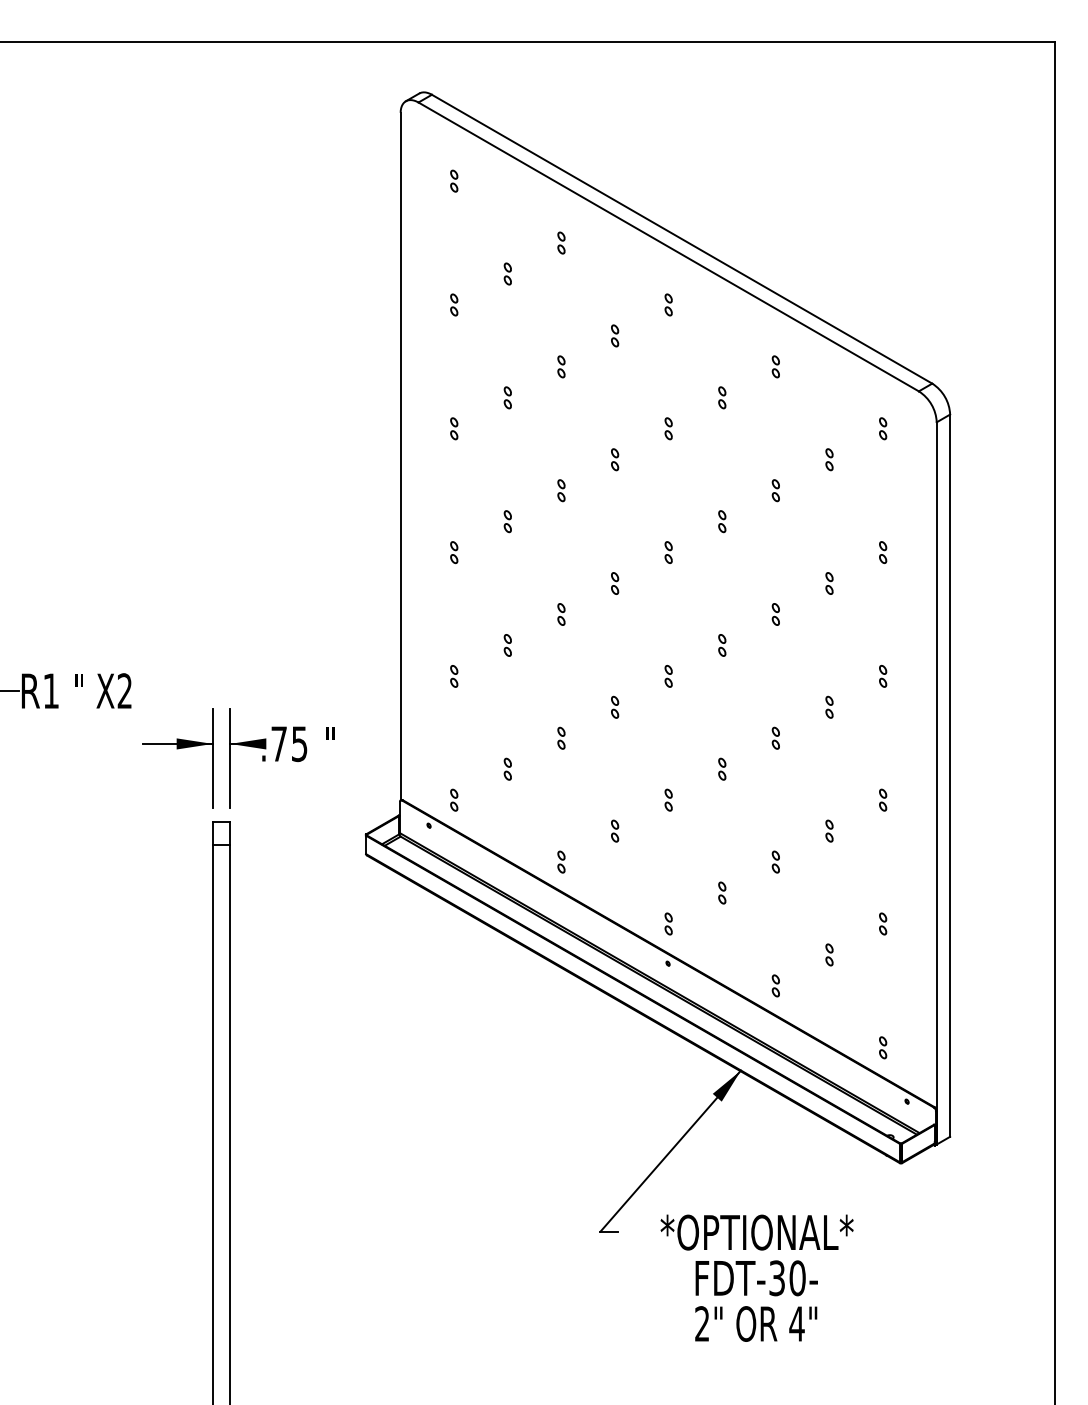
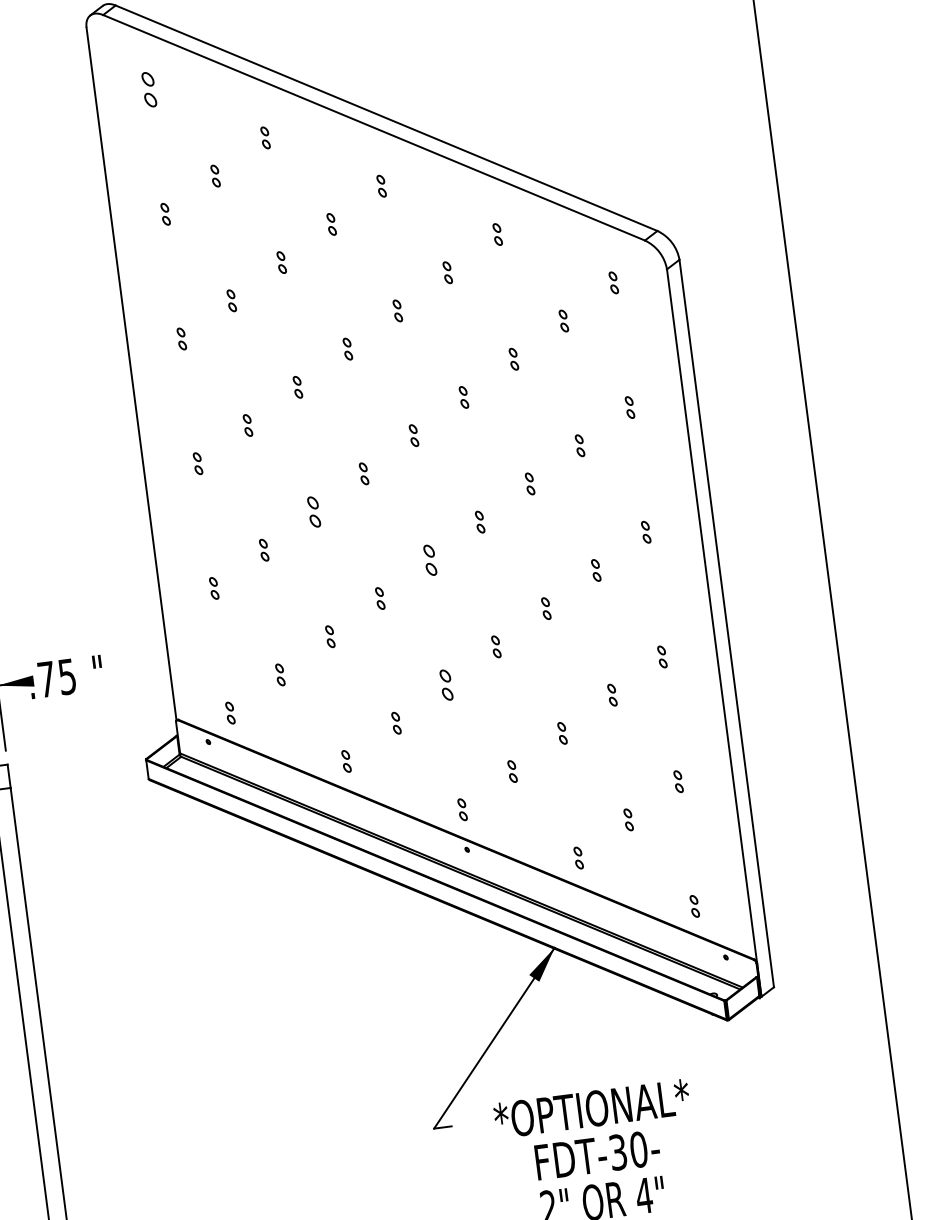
part: (454, 180) -> (149, 88), size x1.6
part: (561, 614) -> (314, 512), size x1.4
part: (668, 676) -> (430, 560), size x1.4
part: (668, 799) -> (446, 684), size x1.4

